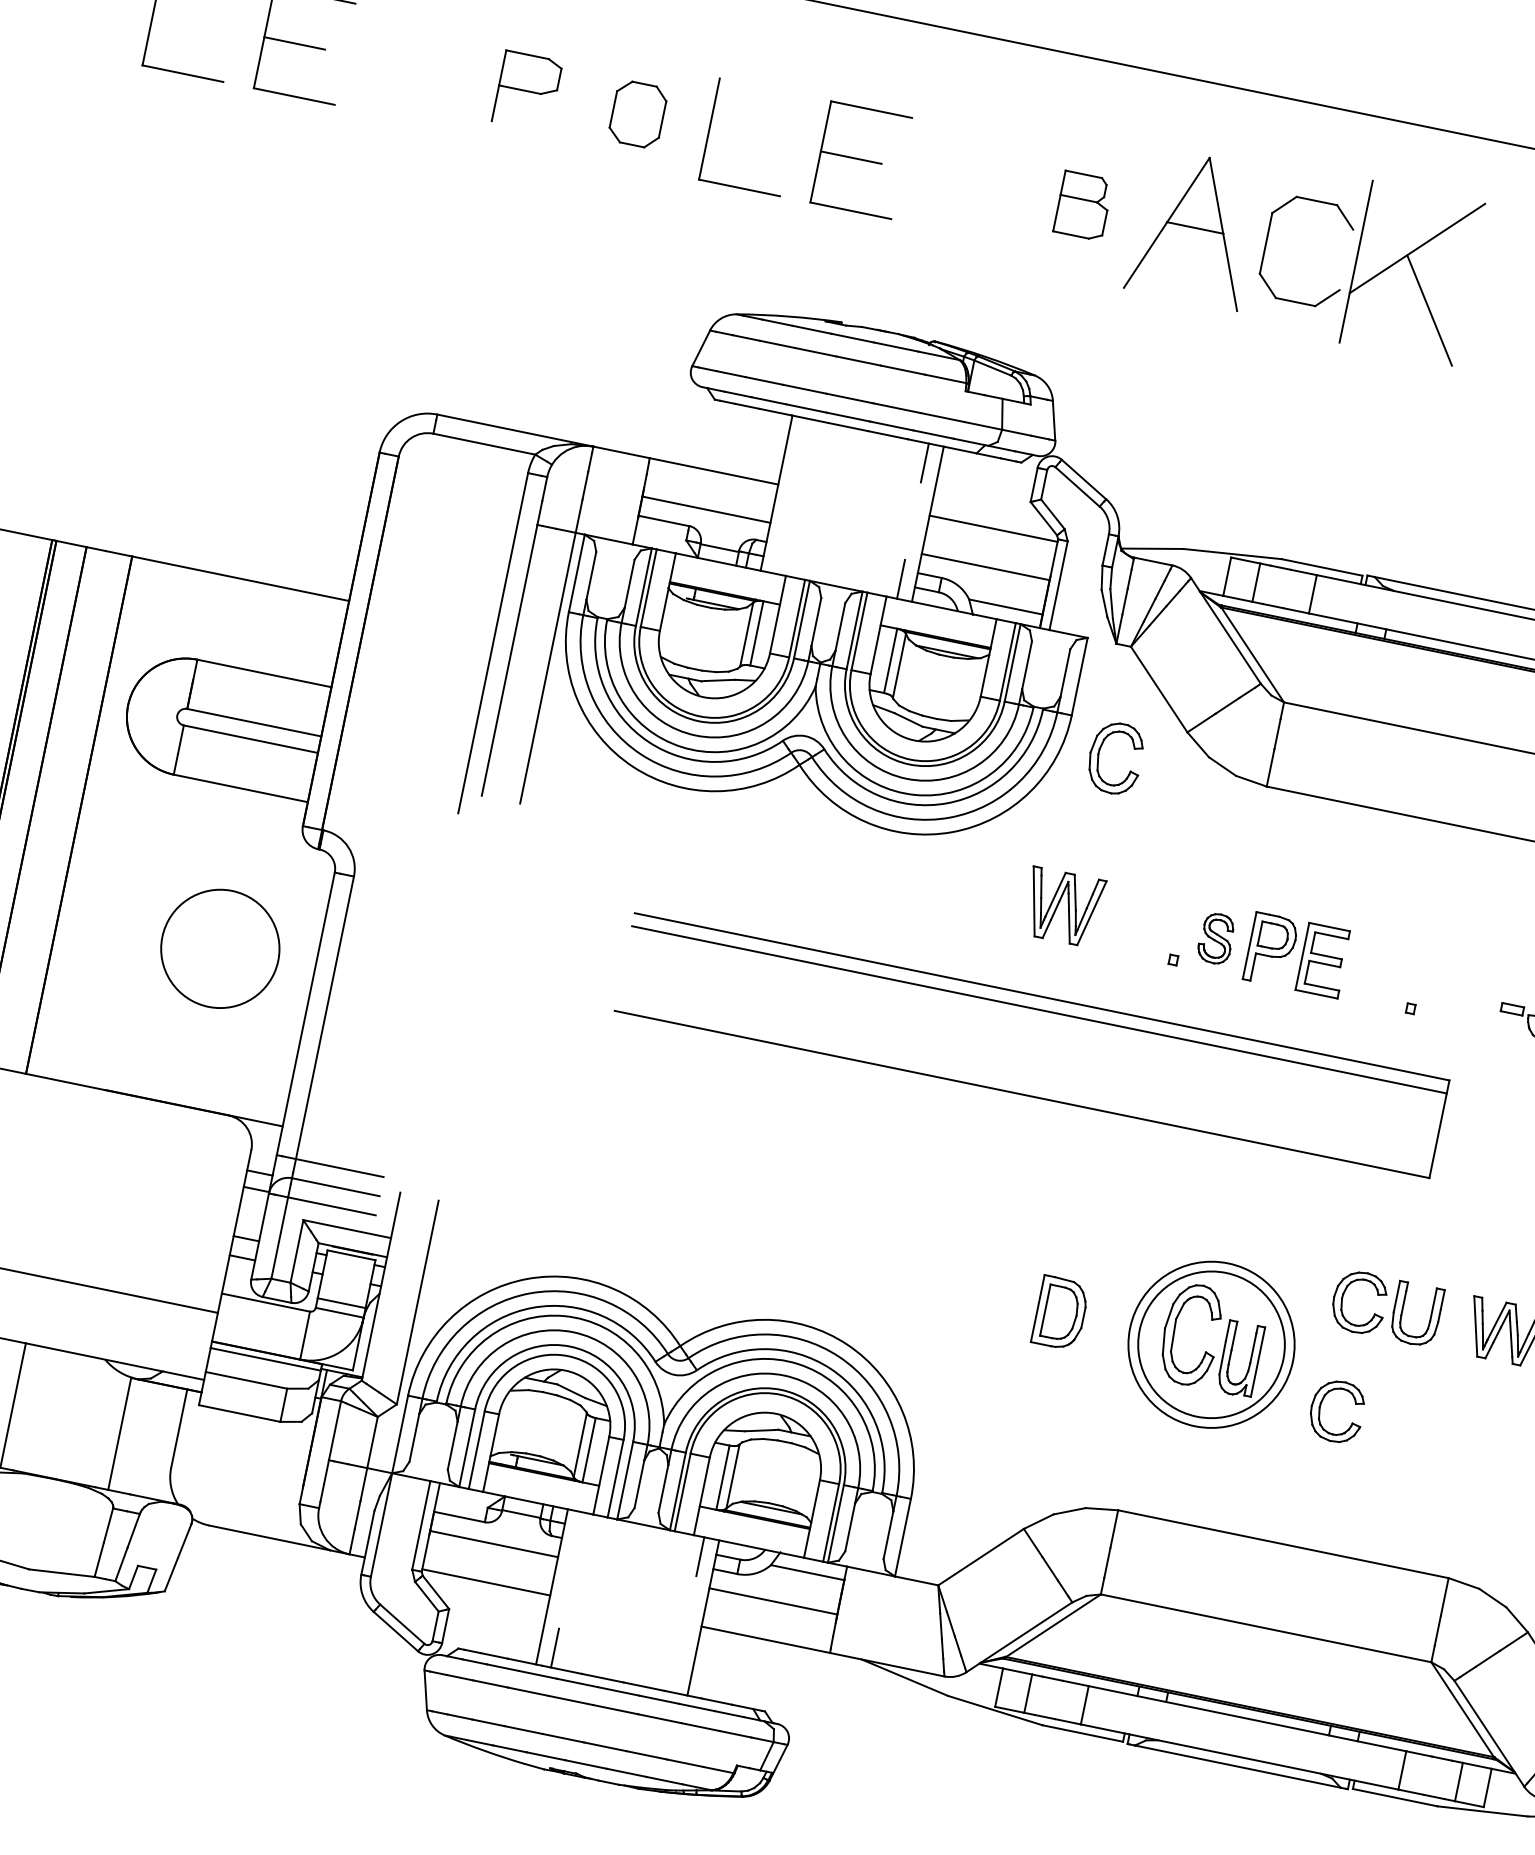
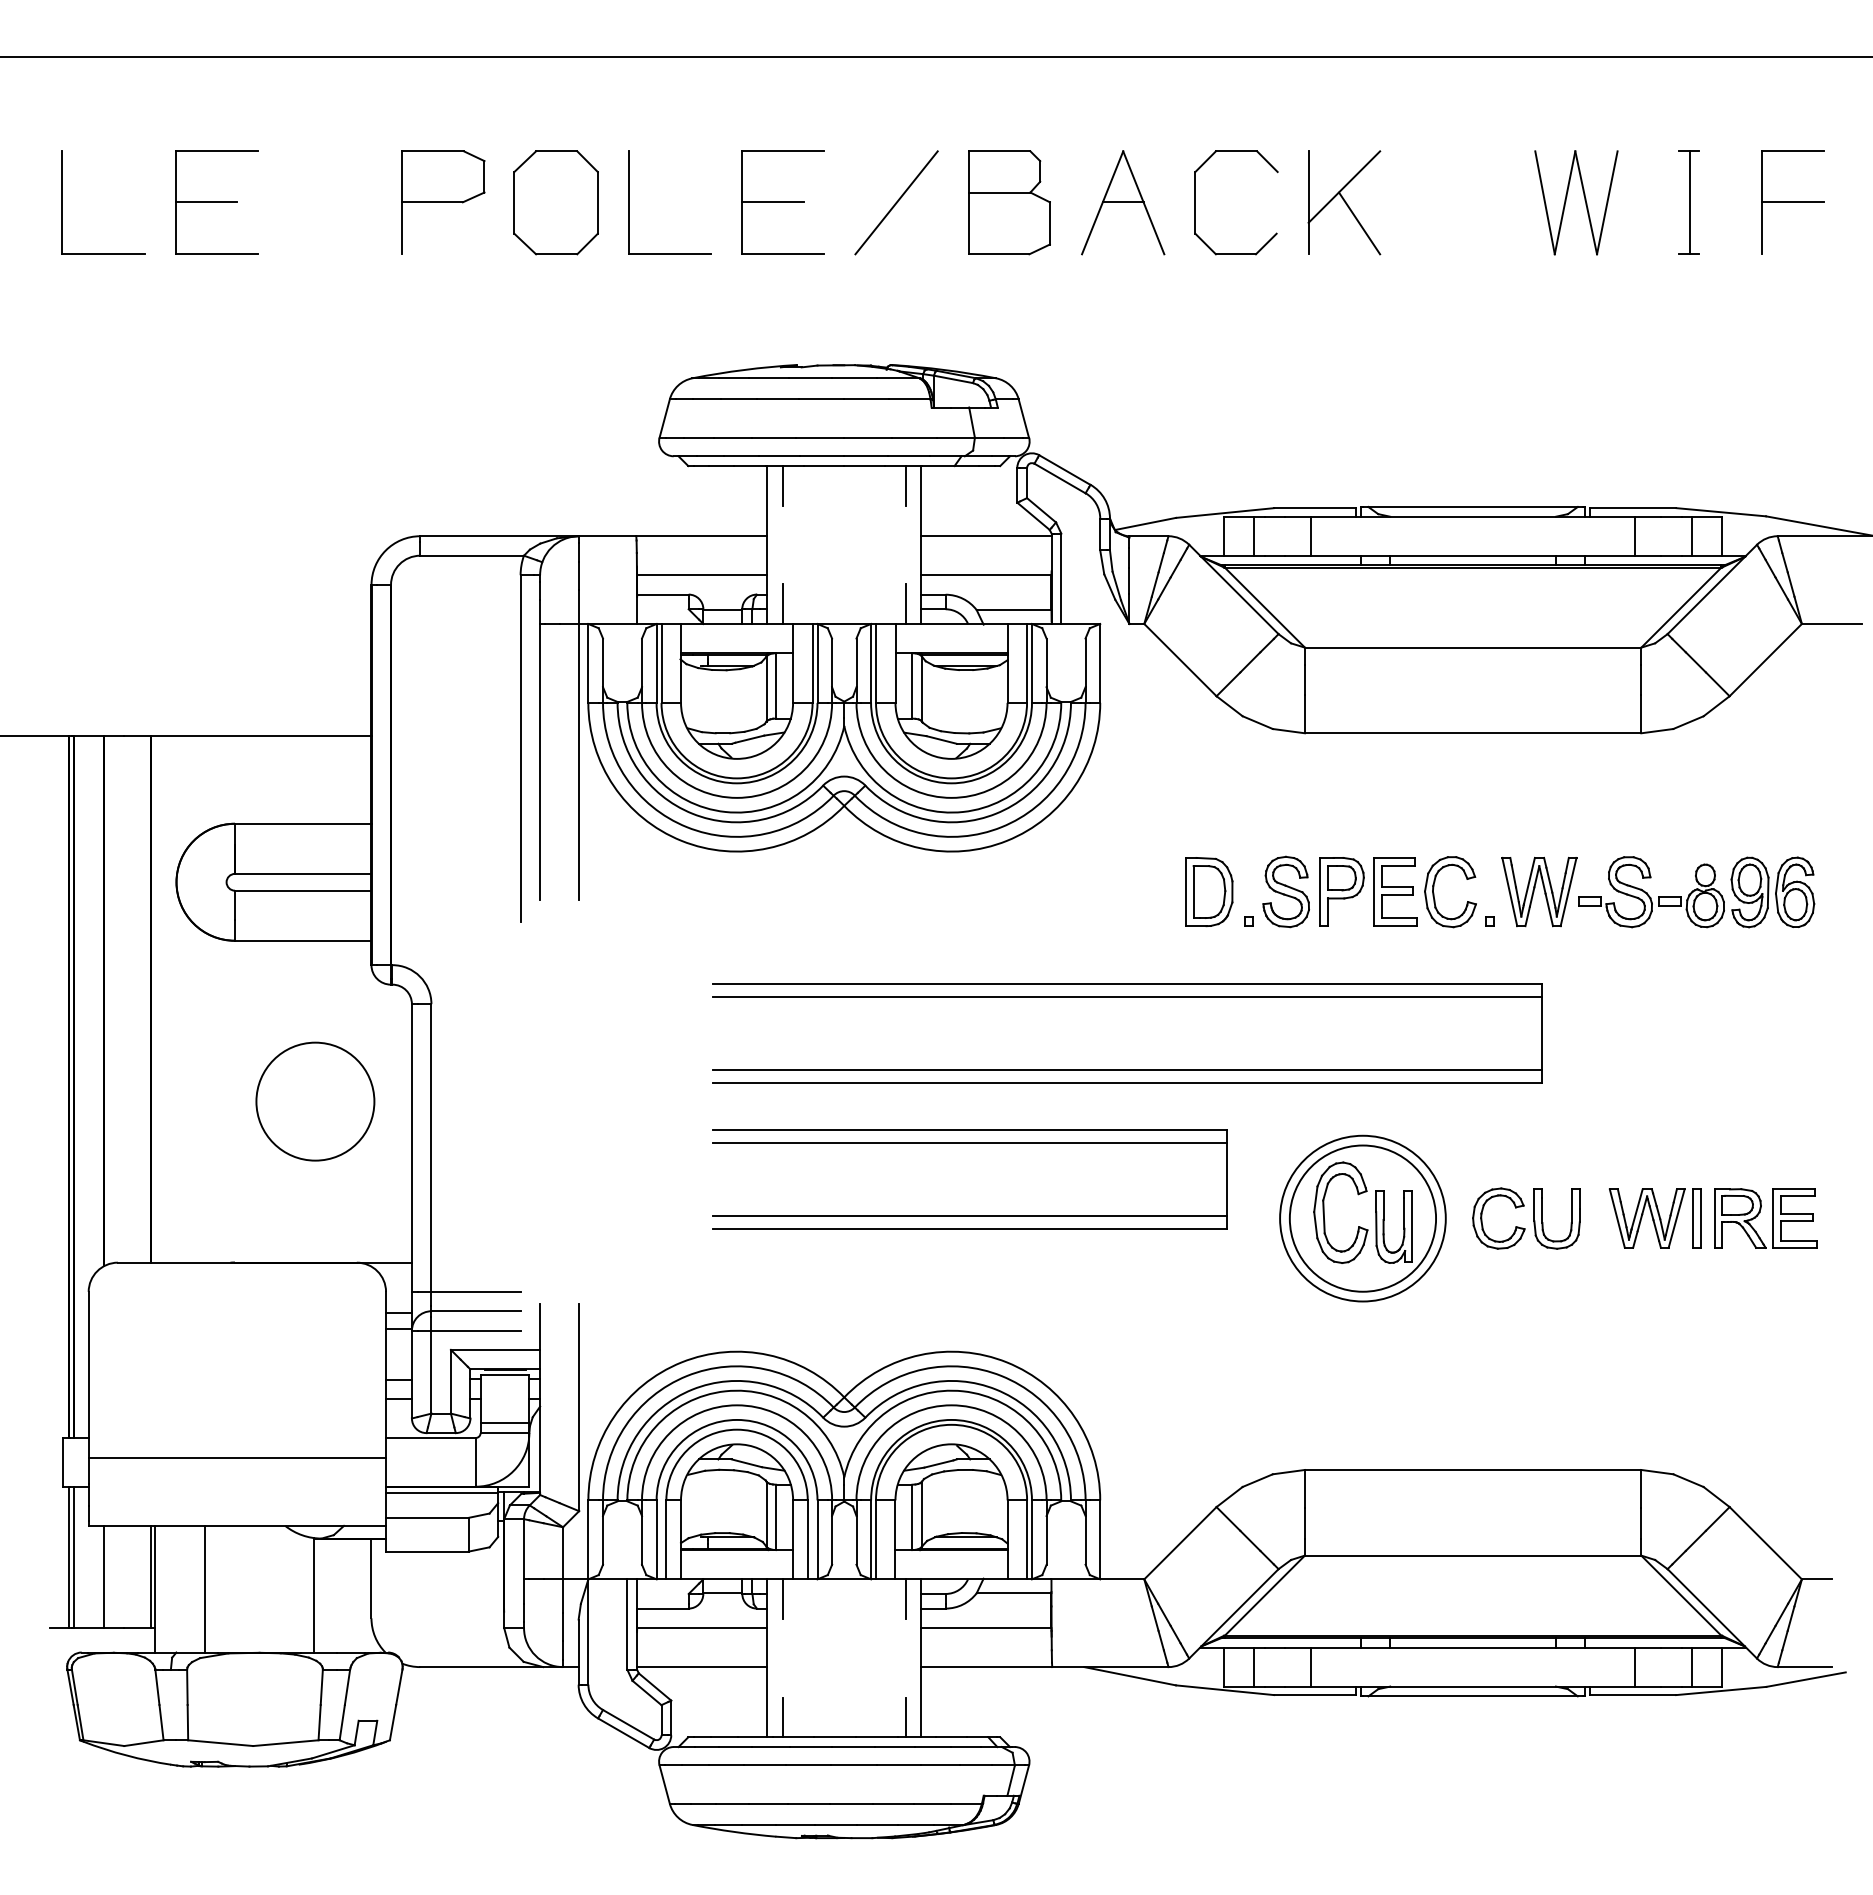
part: (527, 91) -> (443, 202), size x1.43
part: (637, 113) -> (555, 202), size x1.67
line: (972, 182) -> (896, 202), added
part: (1083, 205) -> (1009, 202), size x1.67
part: (1195, 228) -> (1123, 202), size x0.71
part: (1412, 273) -> (1344, 202), size x0.62
line: (803, 437) -> (782, 485), added
line: (779, 553) -> (782, 603), added
part: (1099, 756) -> (1434, 893), moved
part: (1063, 907) -> (1539, 892), moved
part: (1215, 938) -> (1285, 891), size x1.43
line: (1024, 1081) -> (1127, 1069), added
part: (854, 1121) -> (969, 1143), added
part: (1060, 1313) -> (1209, 892), moved
part: (1211, 1344) -> (1362, 1218), moved
part: (1320, 1408) -> (1482, 1329), removed
line: (579, 1531) -> (782, 1598), added
line: (676, 1673) -> (906, 1717), added

